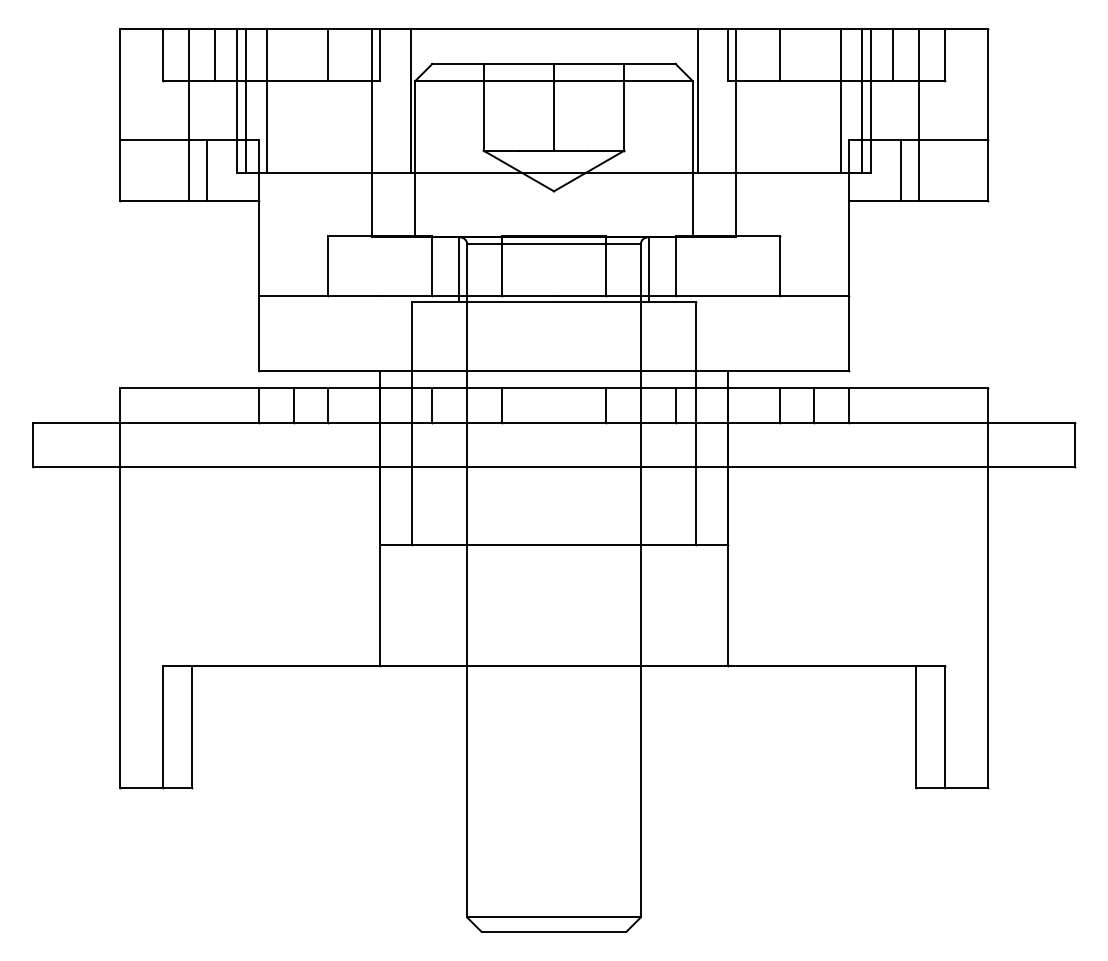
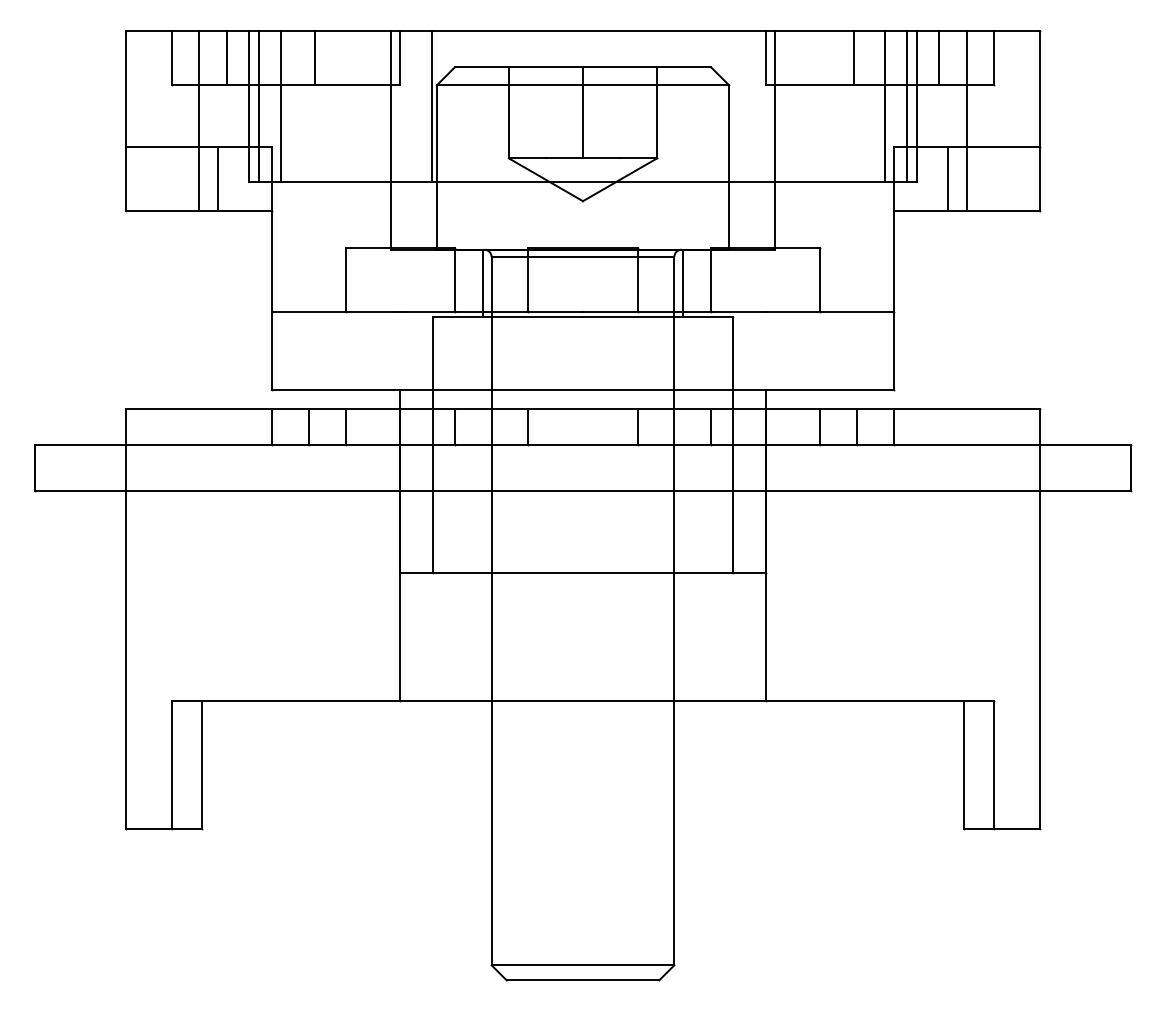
line: (328, 54) -> (314, 57), moved
line: (779, 54) -> (854, 57), moved
line: (697, 101) -> (734, 106), removed

